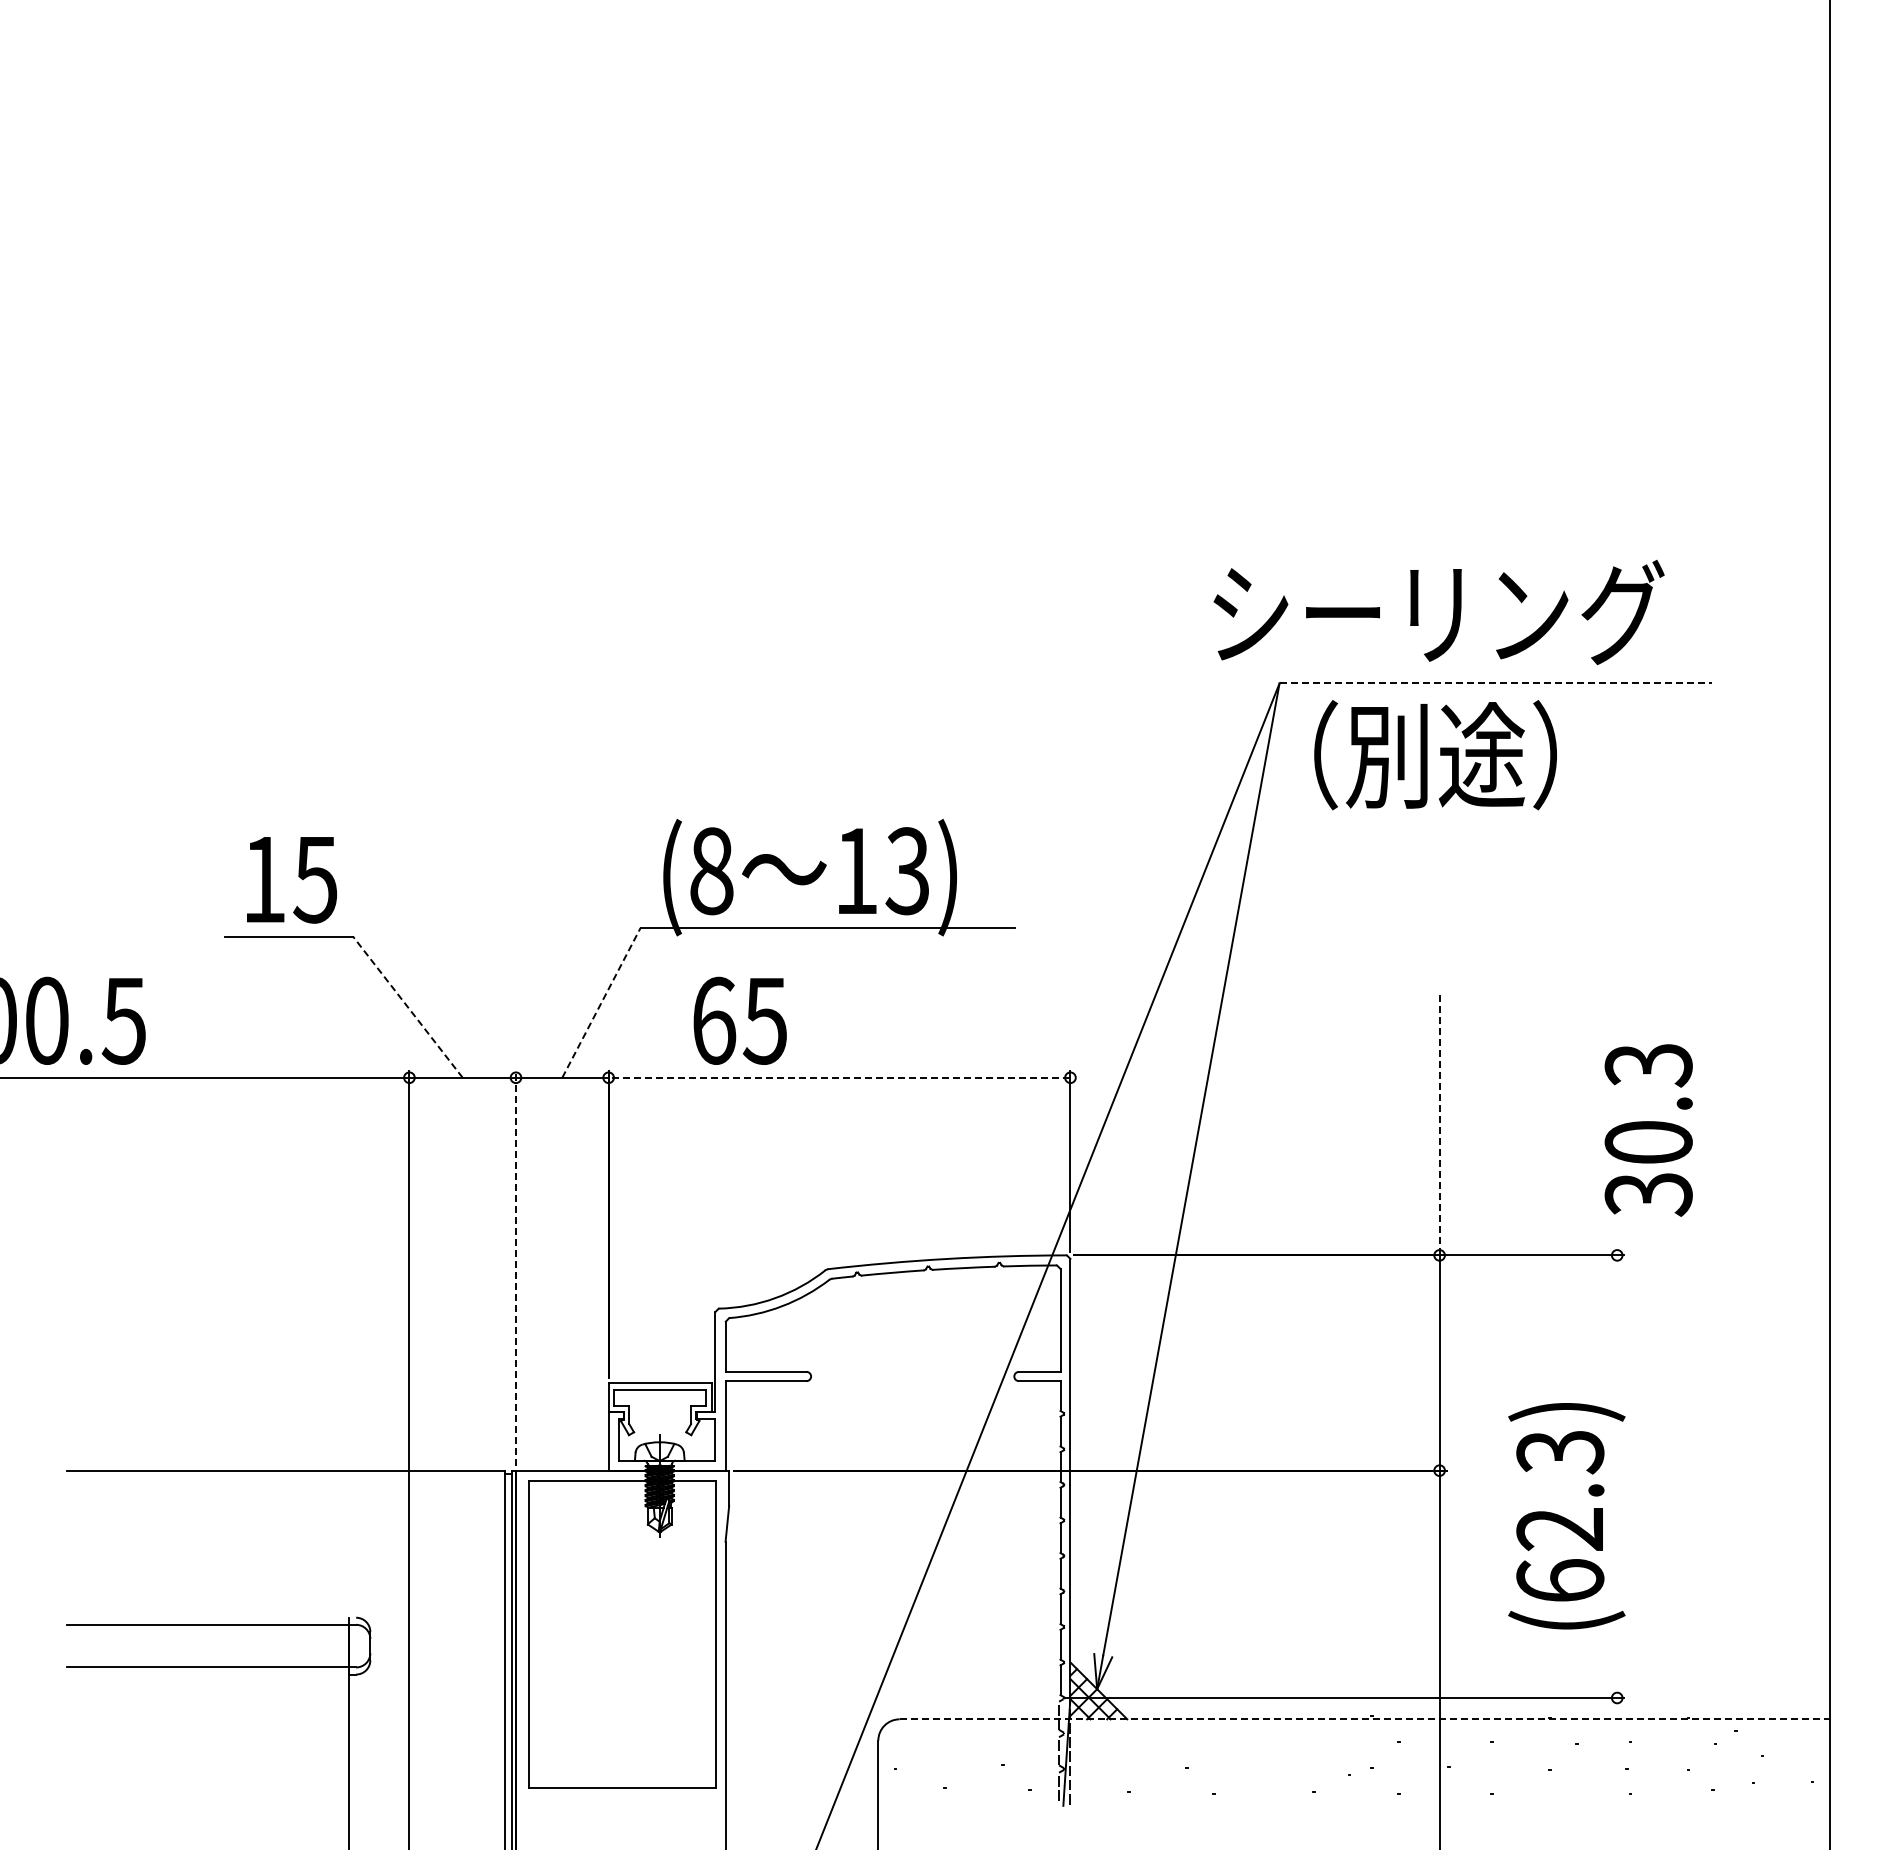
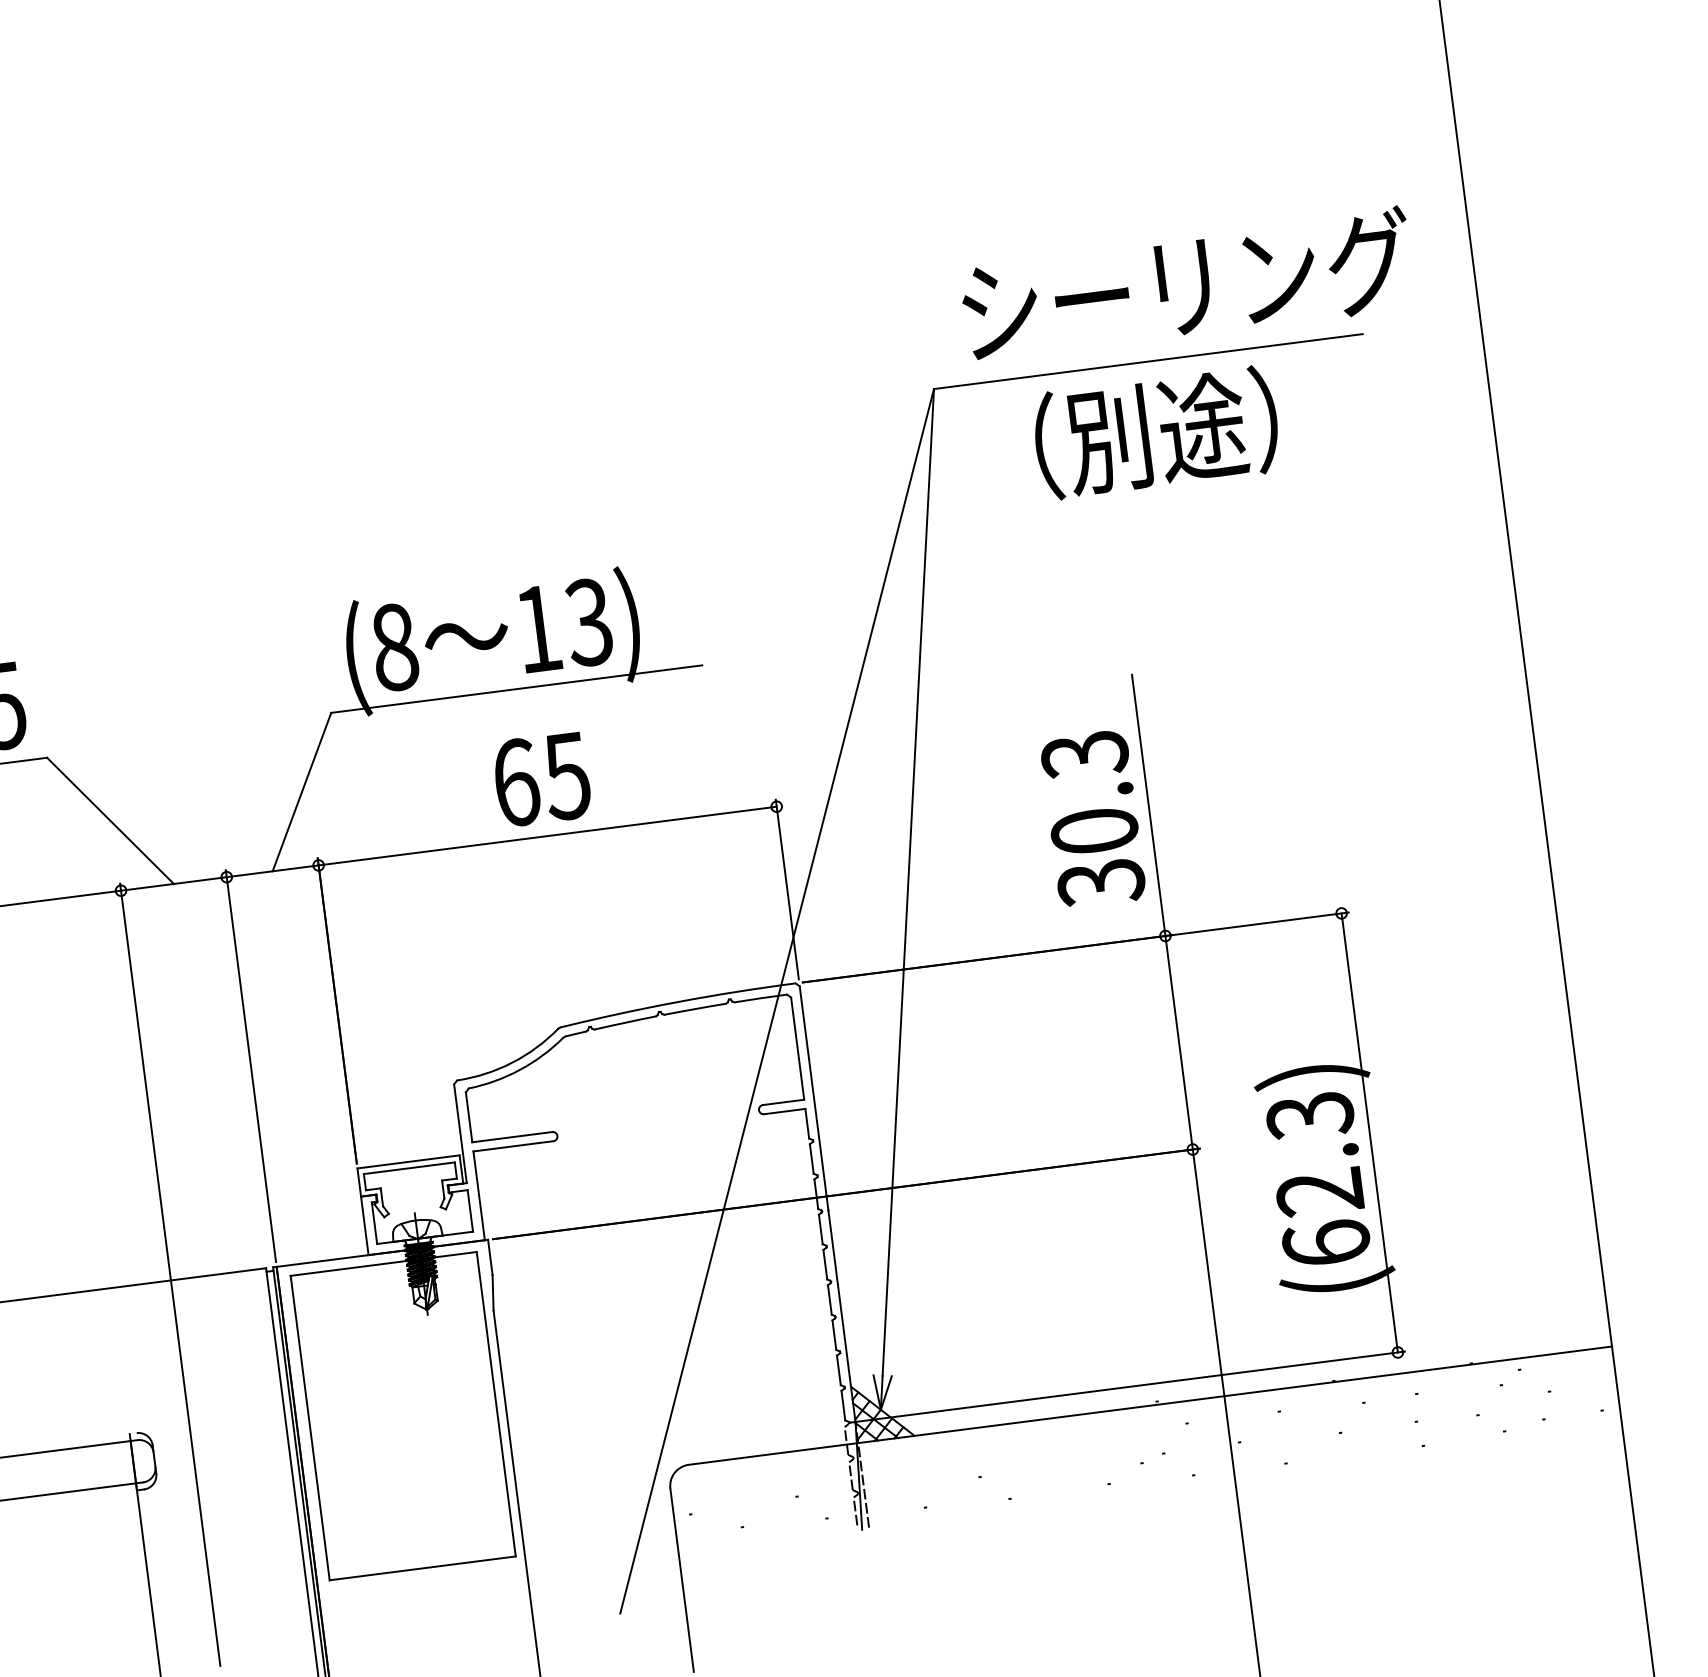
text: (1438, 612) -> (1186, 285), moved
line: (1496, 683) -> (1149, 361), dashed -> solid
text: (1435, 755) -> (1156, 433), moved
line: (601, 1002) -> (301, 791), dashed -> solid
line: (407, 1006) -> (110, 820), dashed -> solid
text: (739, 1020) -> (541, 779), moved
line: (839, 1077) -> (547, 835), dashed -> solid
line: (1439, 1123) -> (1148, 805), dashed -> solid
text: (1648, 1130) -> (1092, 819), moved
line: (516, 1268) -> (251, 1066), dashed -> solid
line: (1617, 1476) -> (1369, 1132), added
line: (1365, 1719) -> (1150, 1405), dashed -> solid

